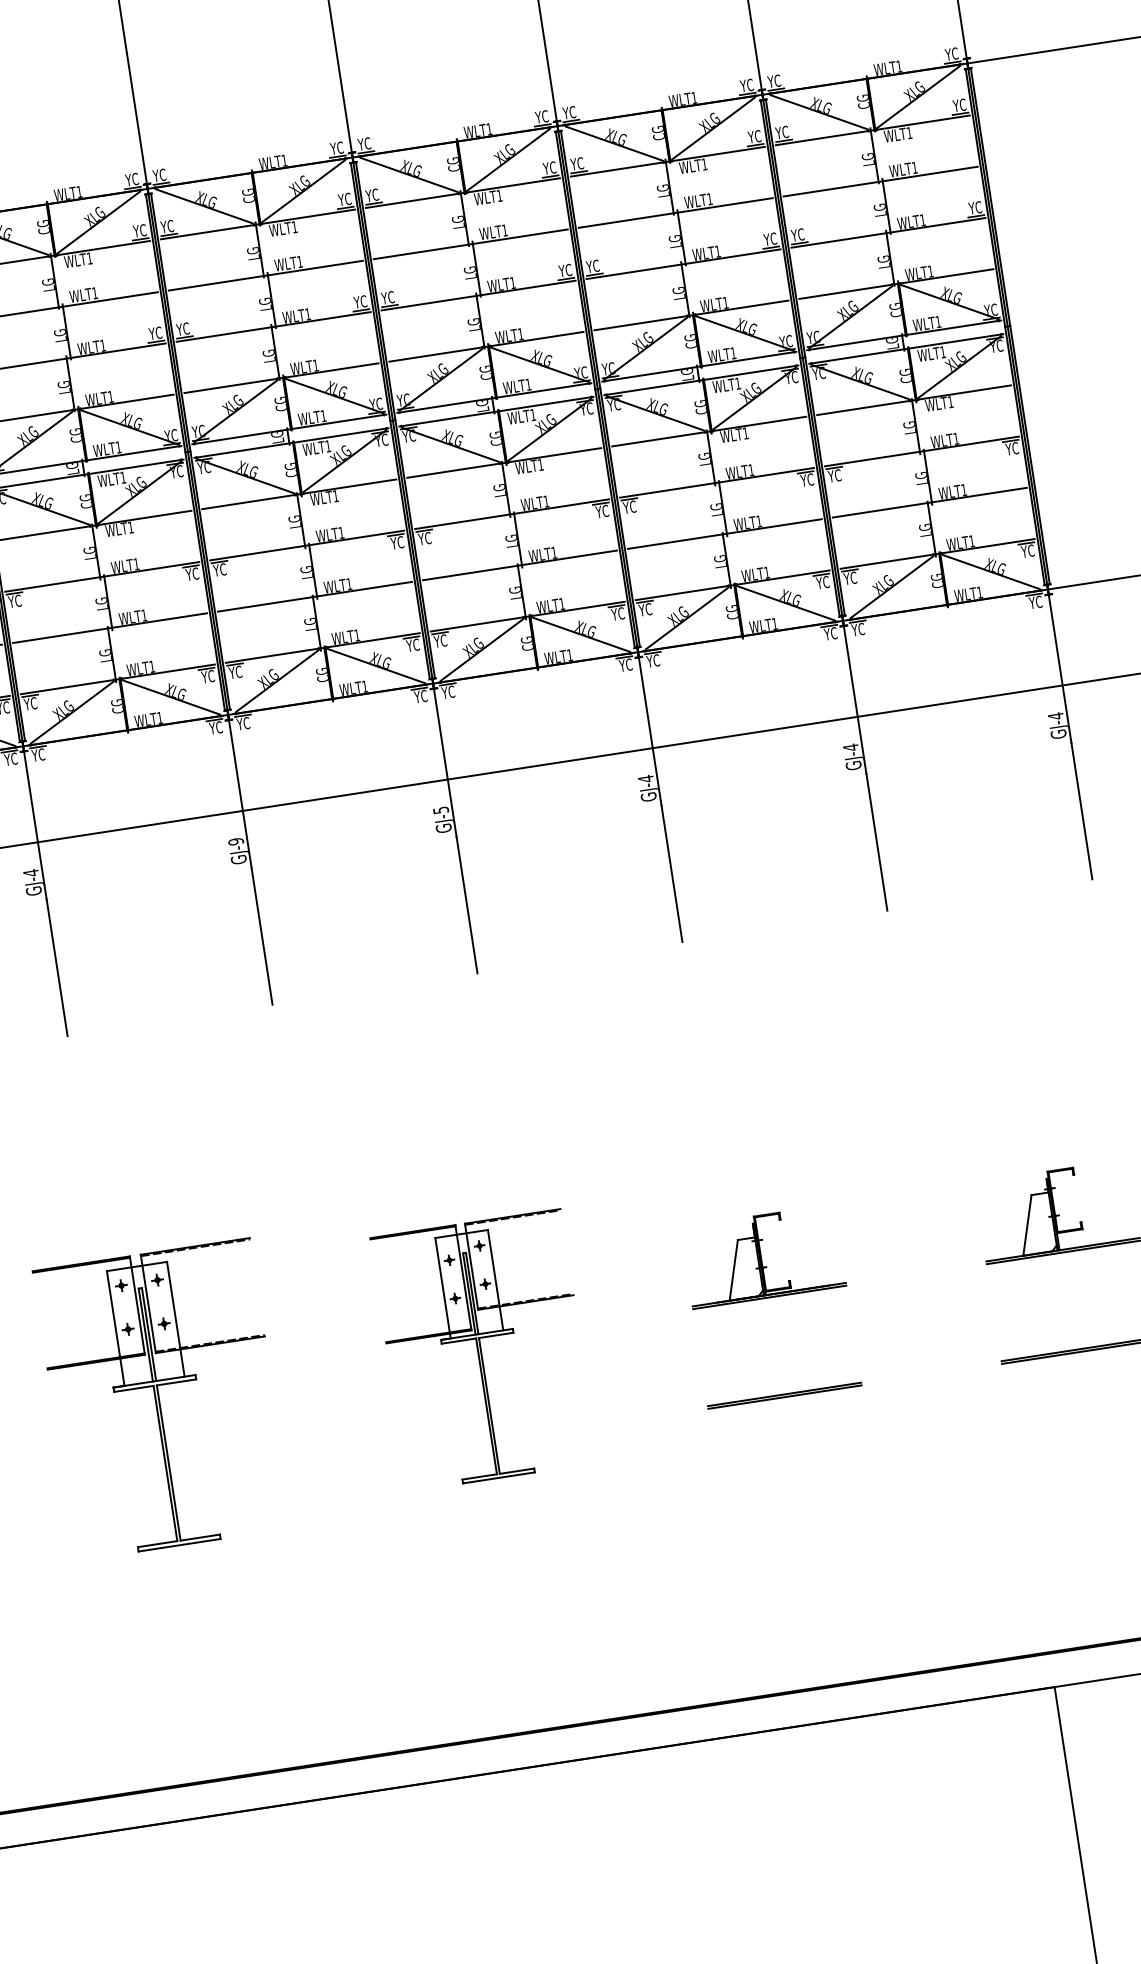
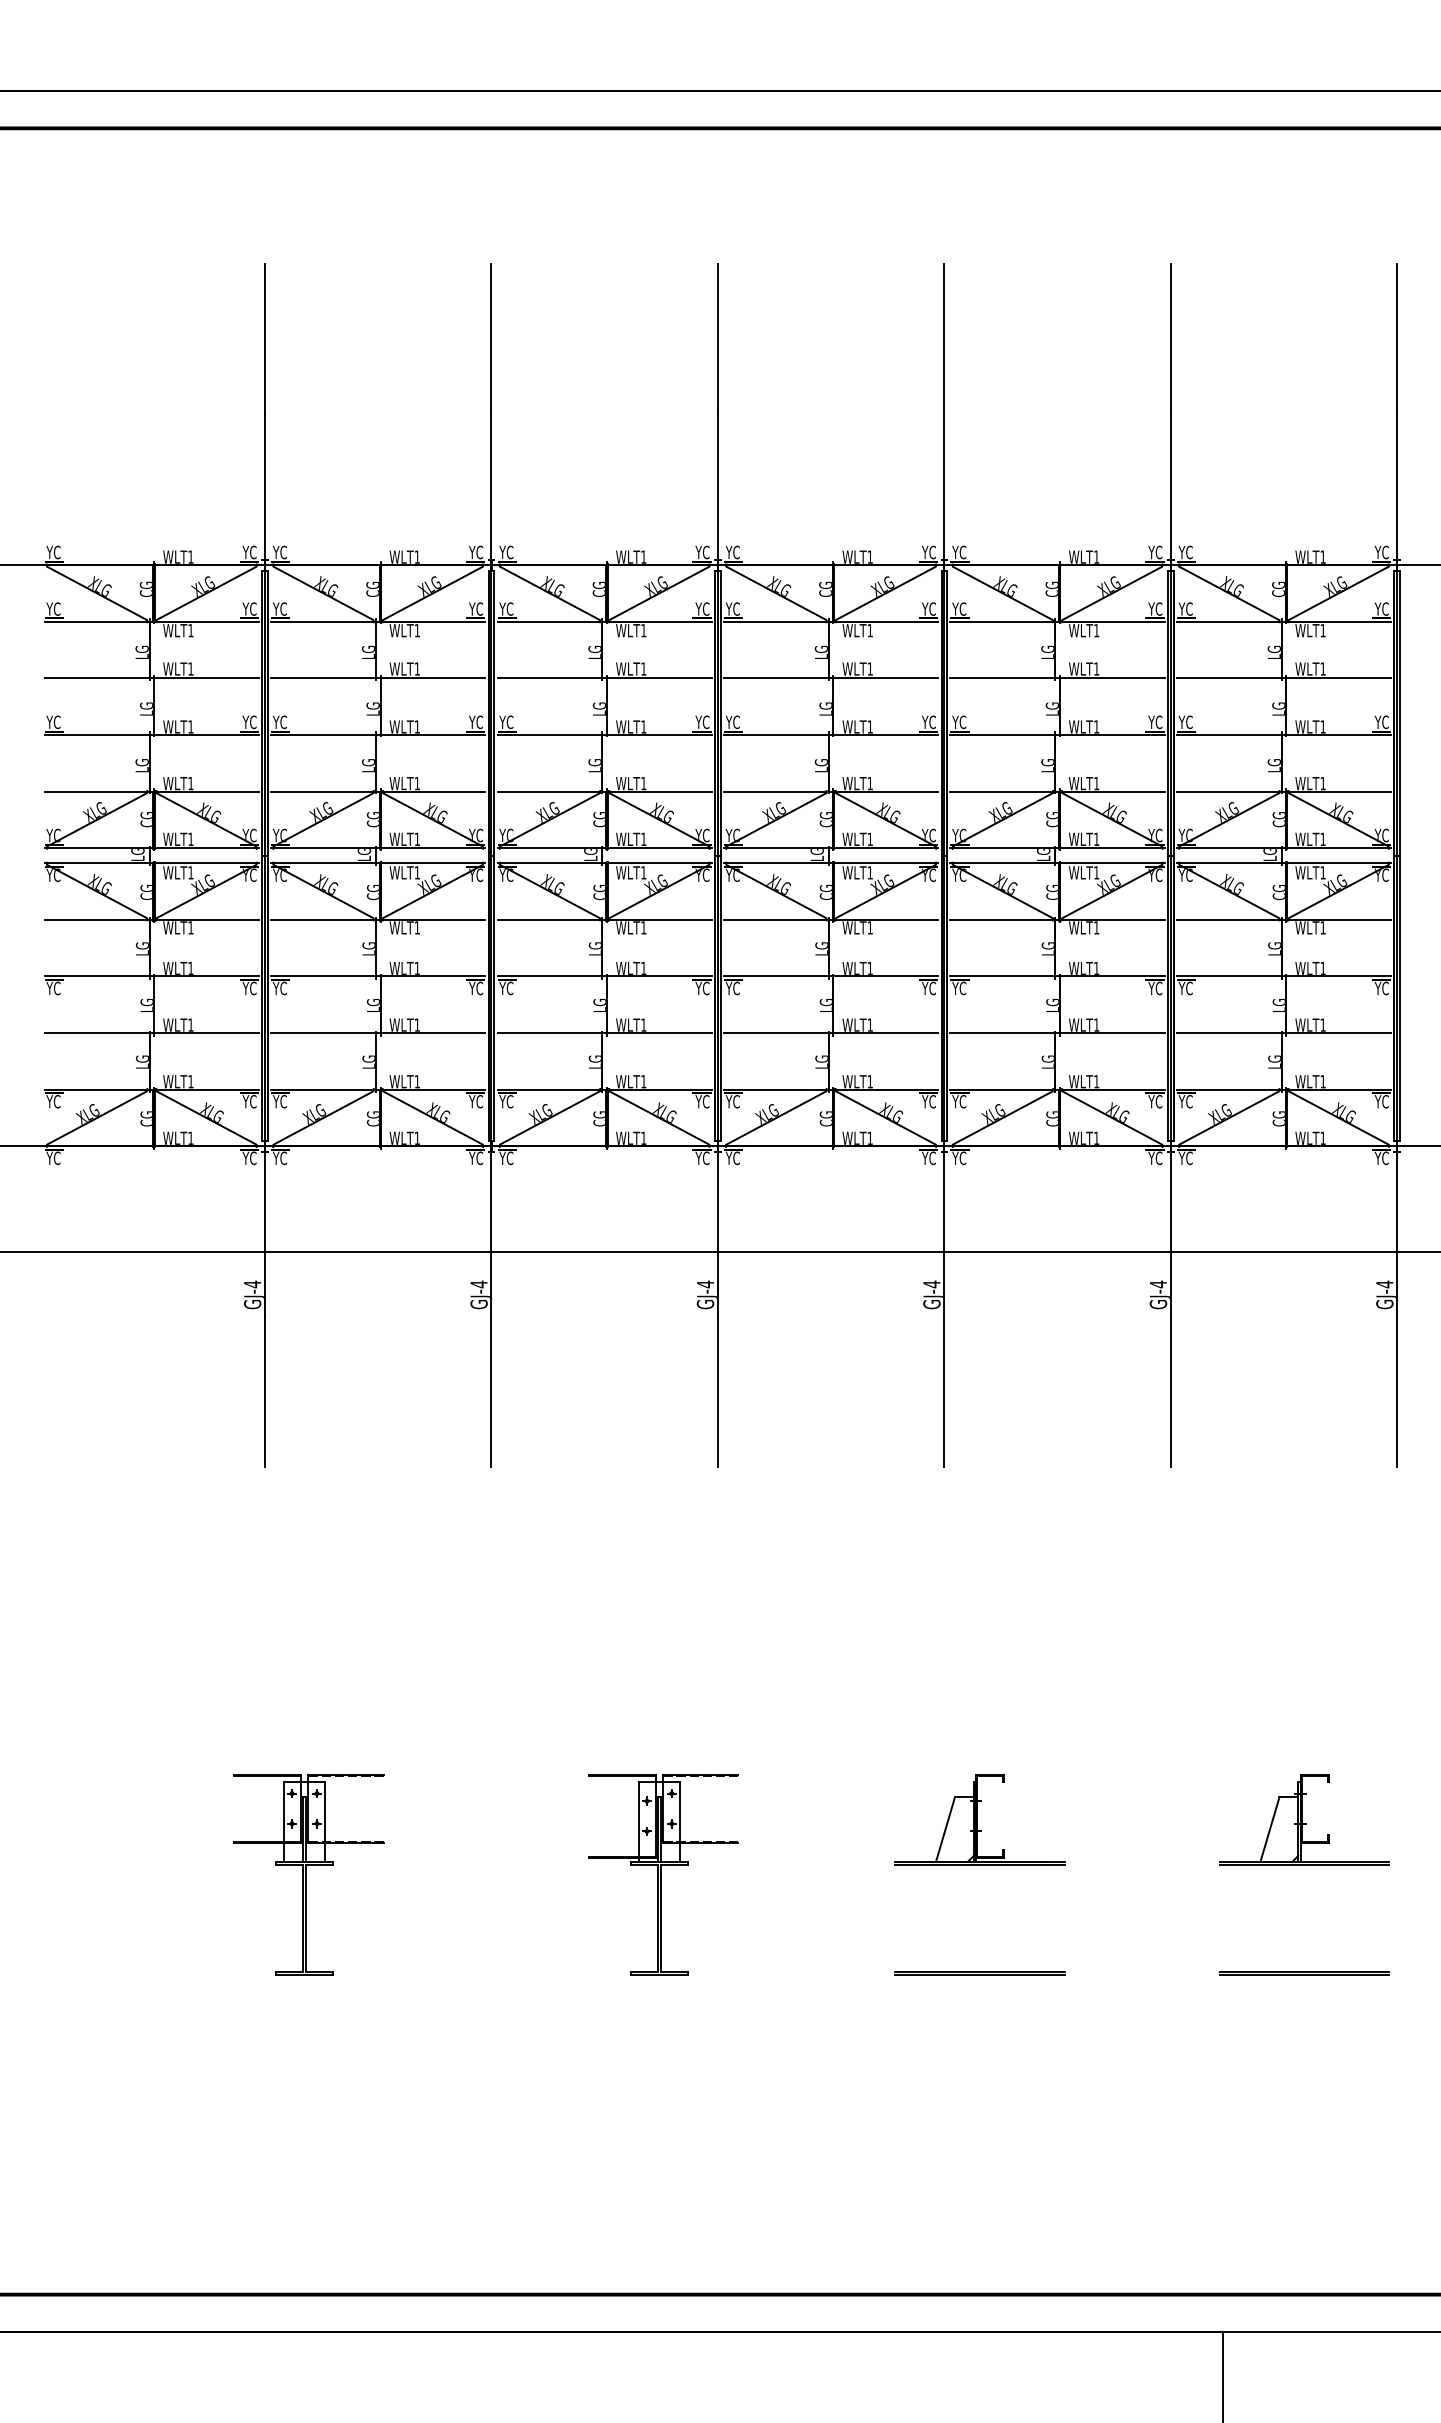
text: (441, 810) -> (705, 1284), GJ-5 -> GJ-4
text: (235, 841) -> (478, 1284), GJ-9 -> GJ-4
part: (484, 1350) -> (663, 1874), size x0.71
part: (163, 1399) -> (308, 1874), size x0.62

